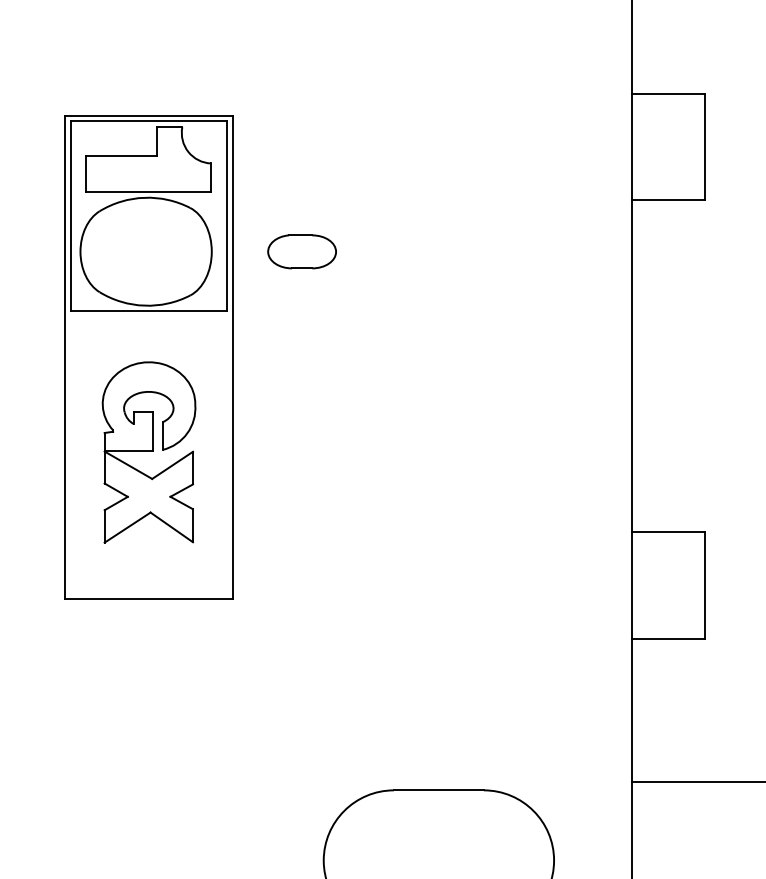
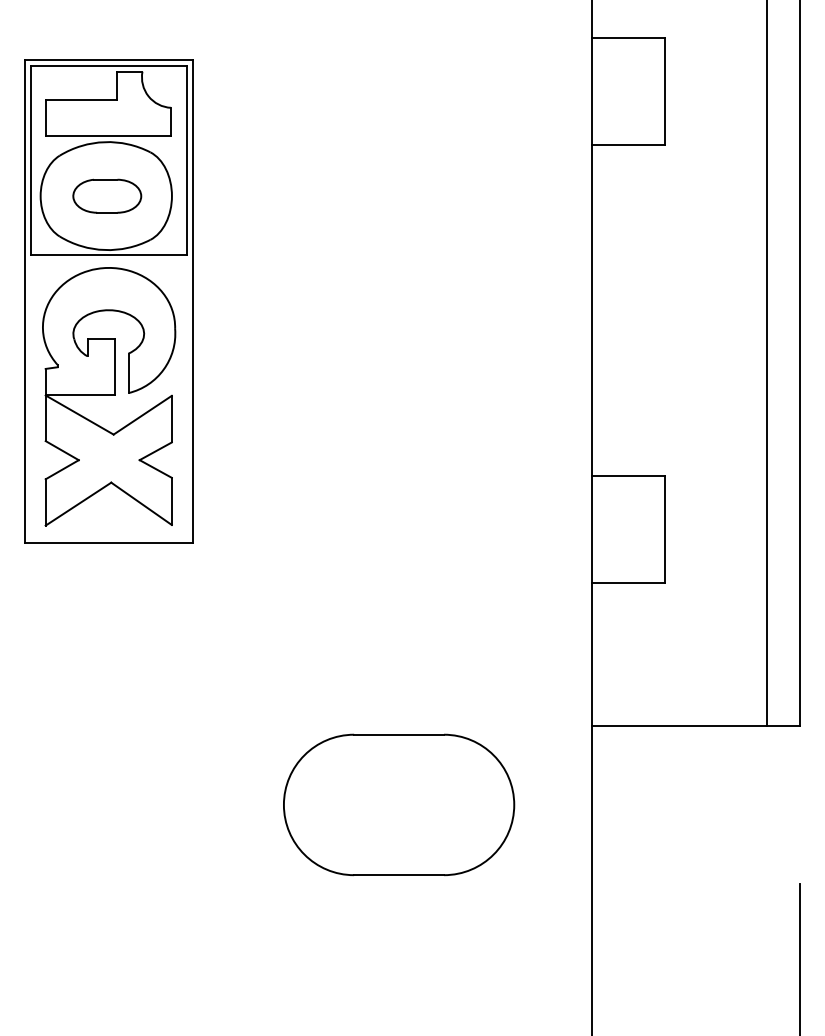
part: (302, 251) -> (107, 195), moved
part: (149, 452) -> (109, 396), size x1.43

